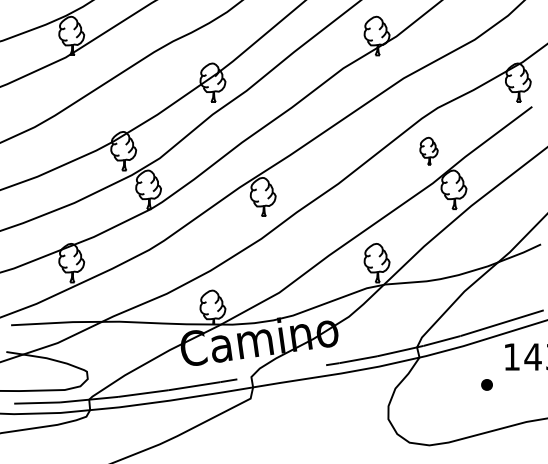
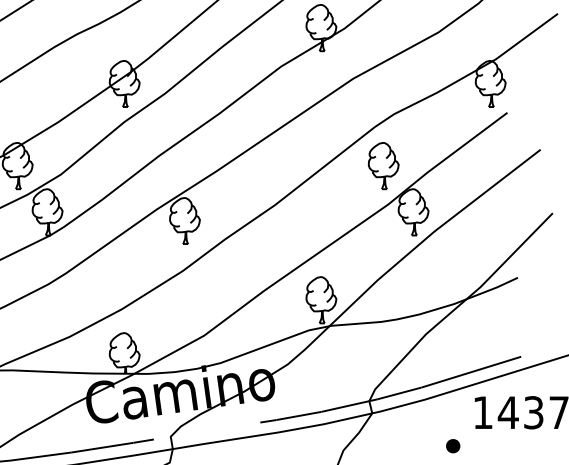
part: (428, 151) -> (383, 166), size x1.43

